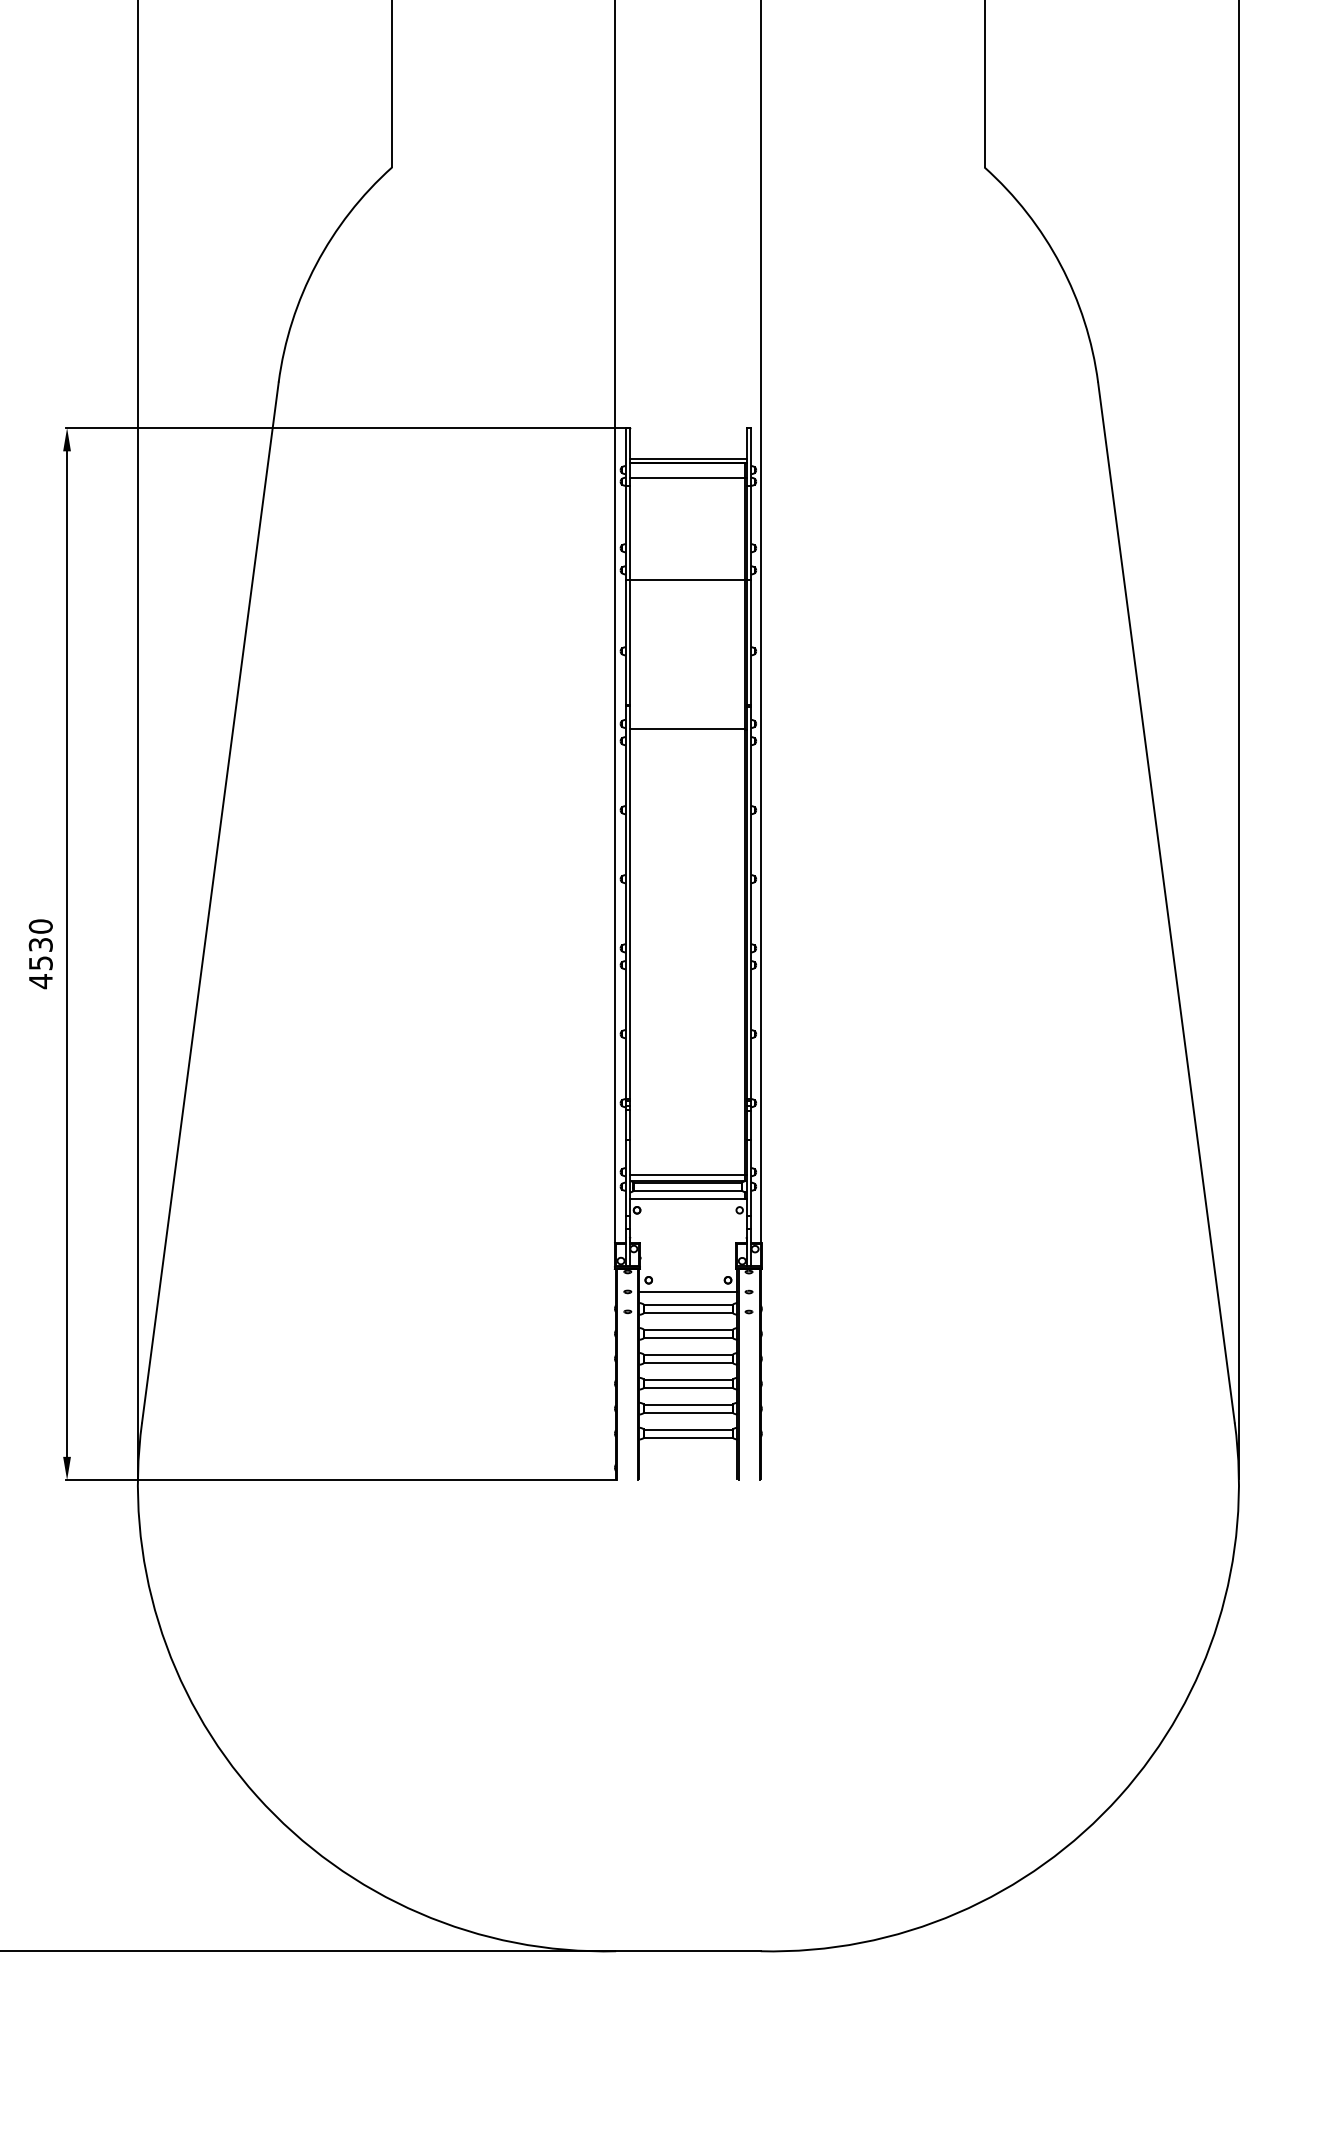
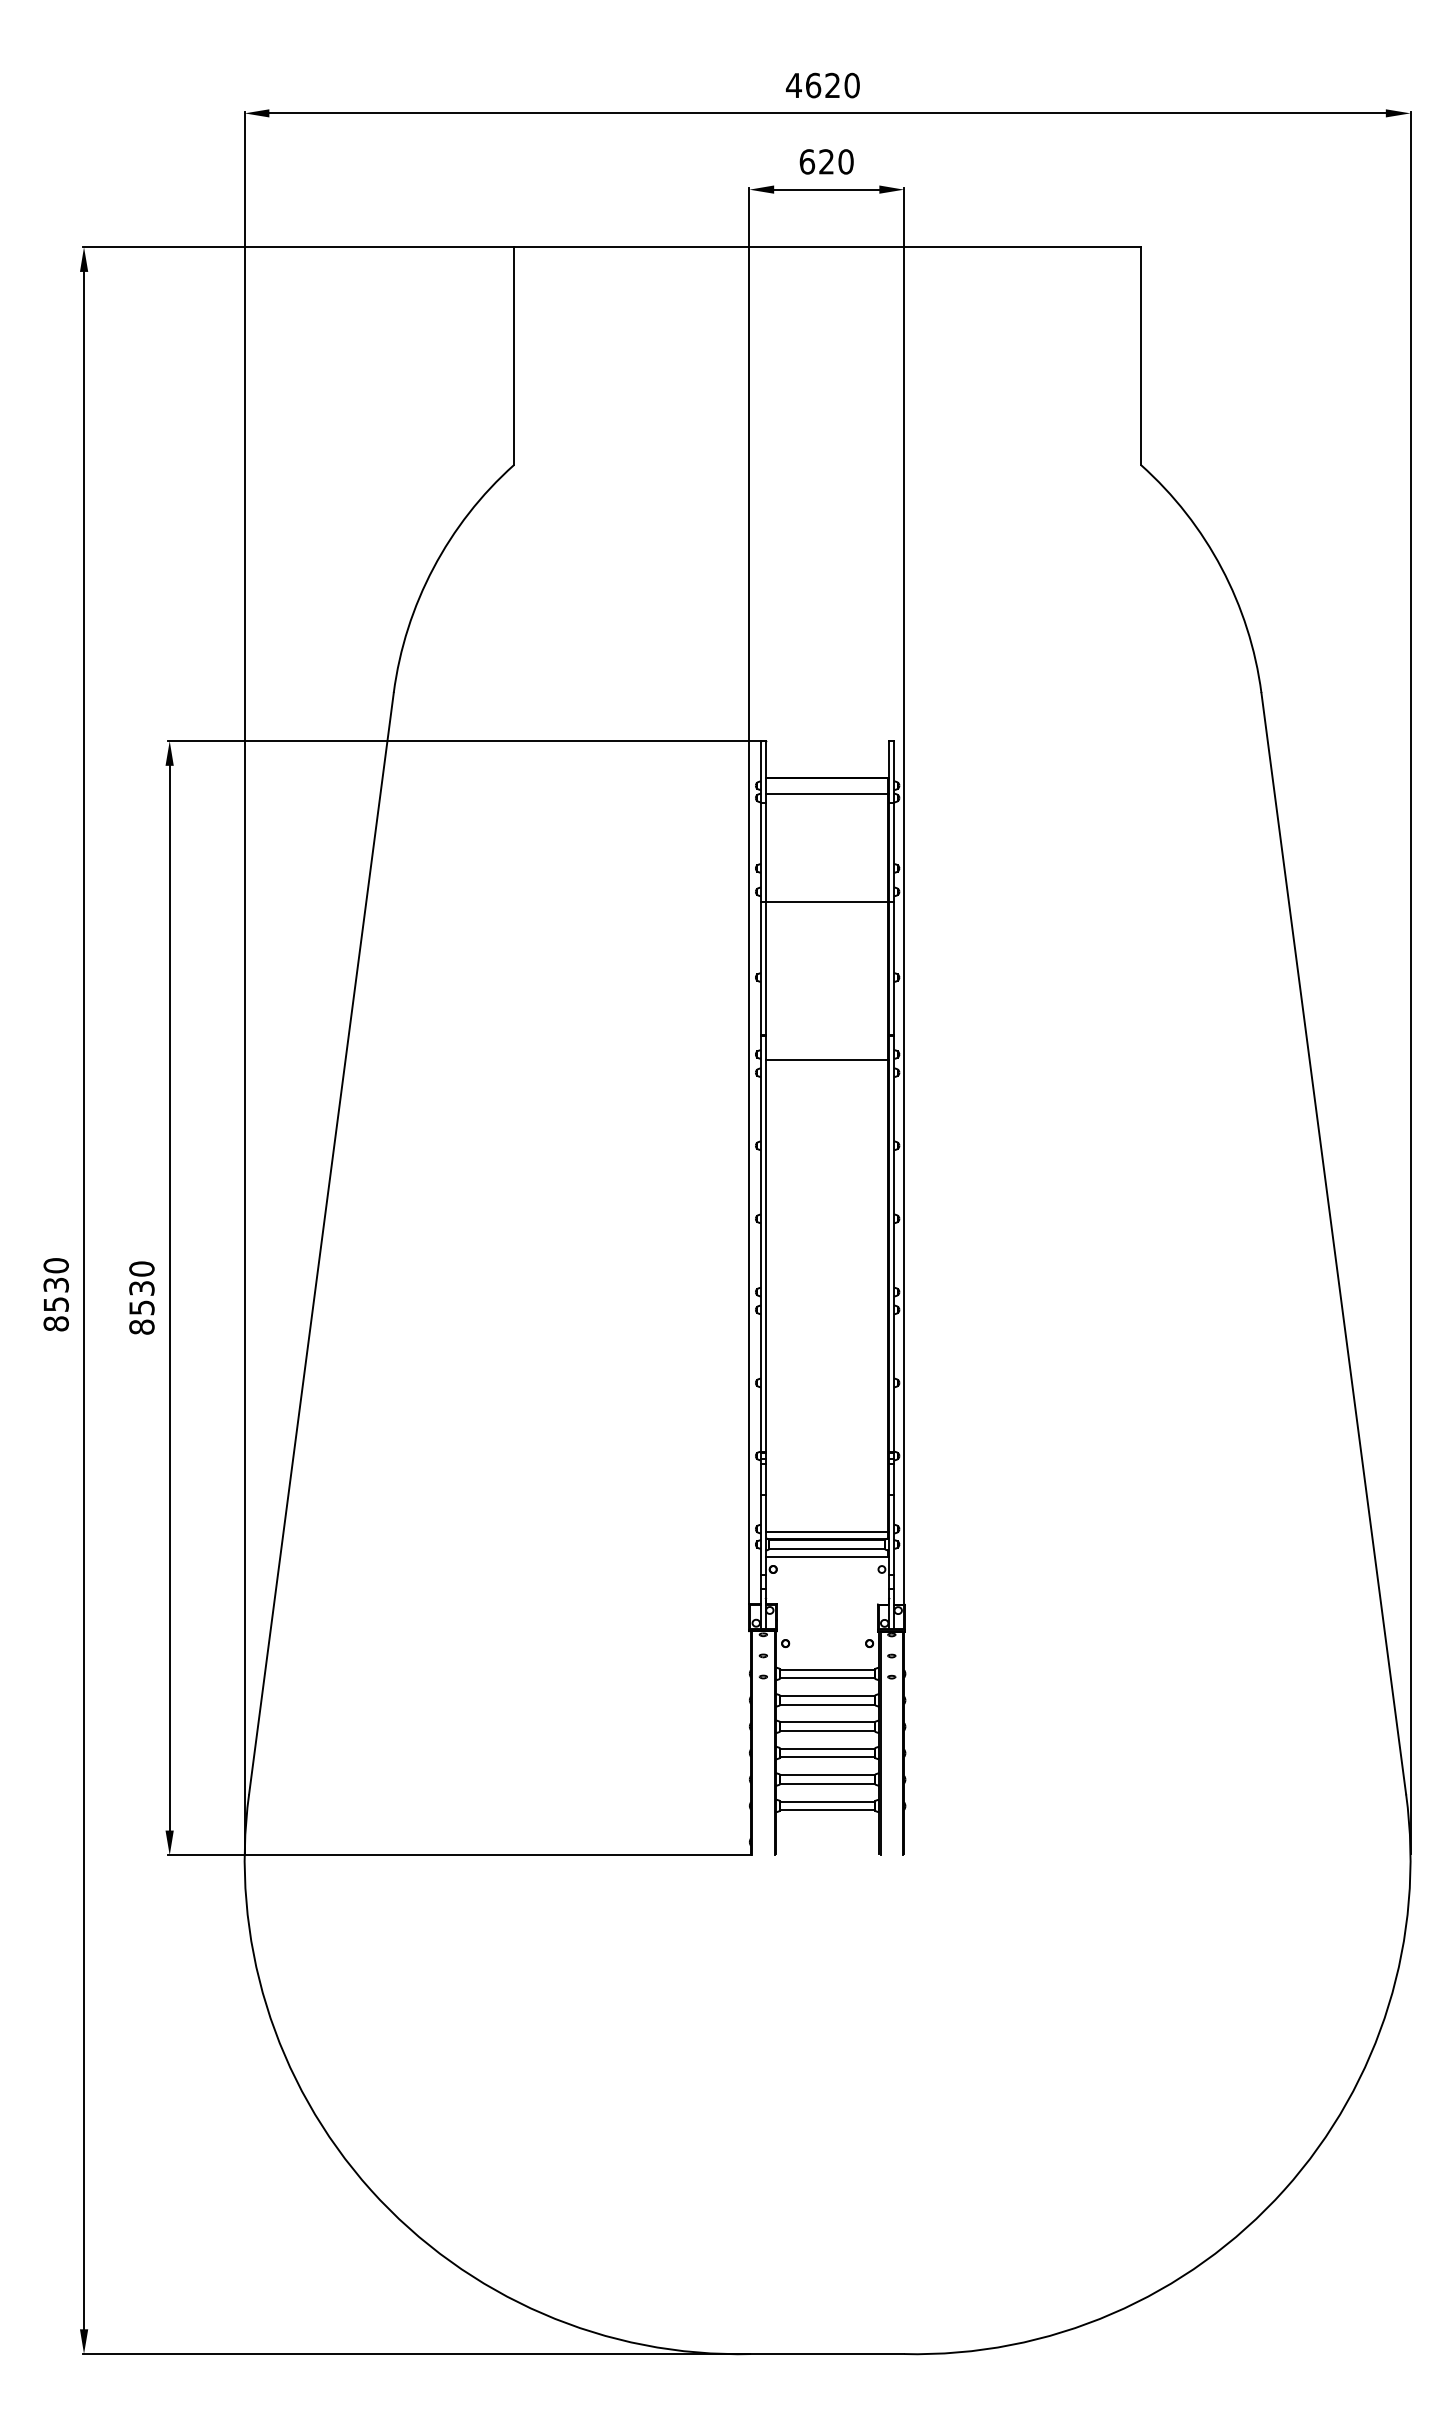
line: (688, 458) -> (827, 773), removed
text: (40, 981) -> (141, 1327), 4530 -> 8530
line: (688, 1291) -> (827, 1655), removed

